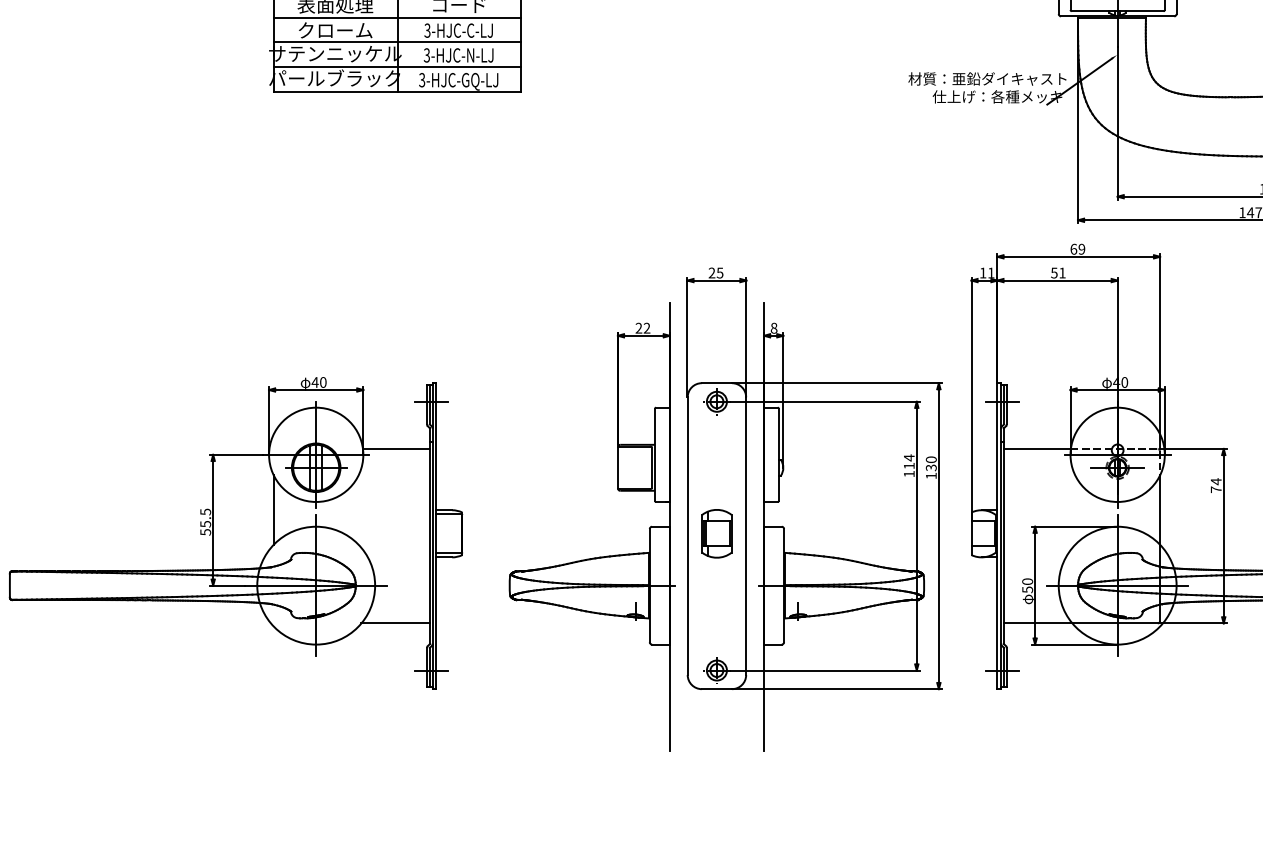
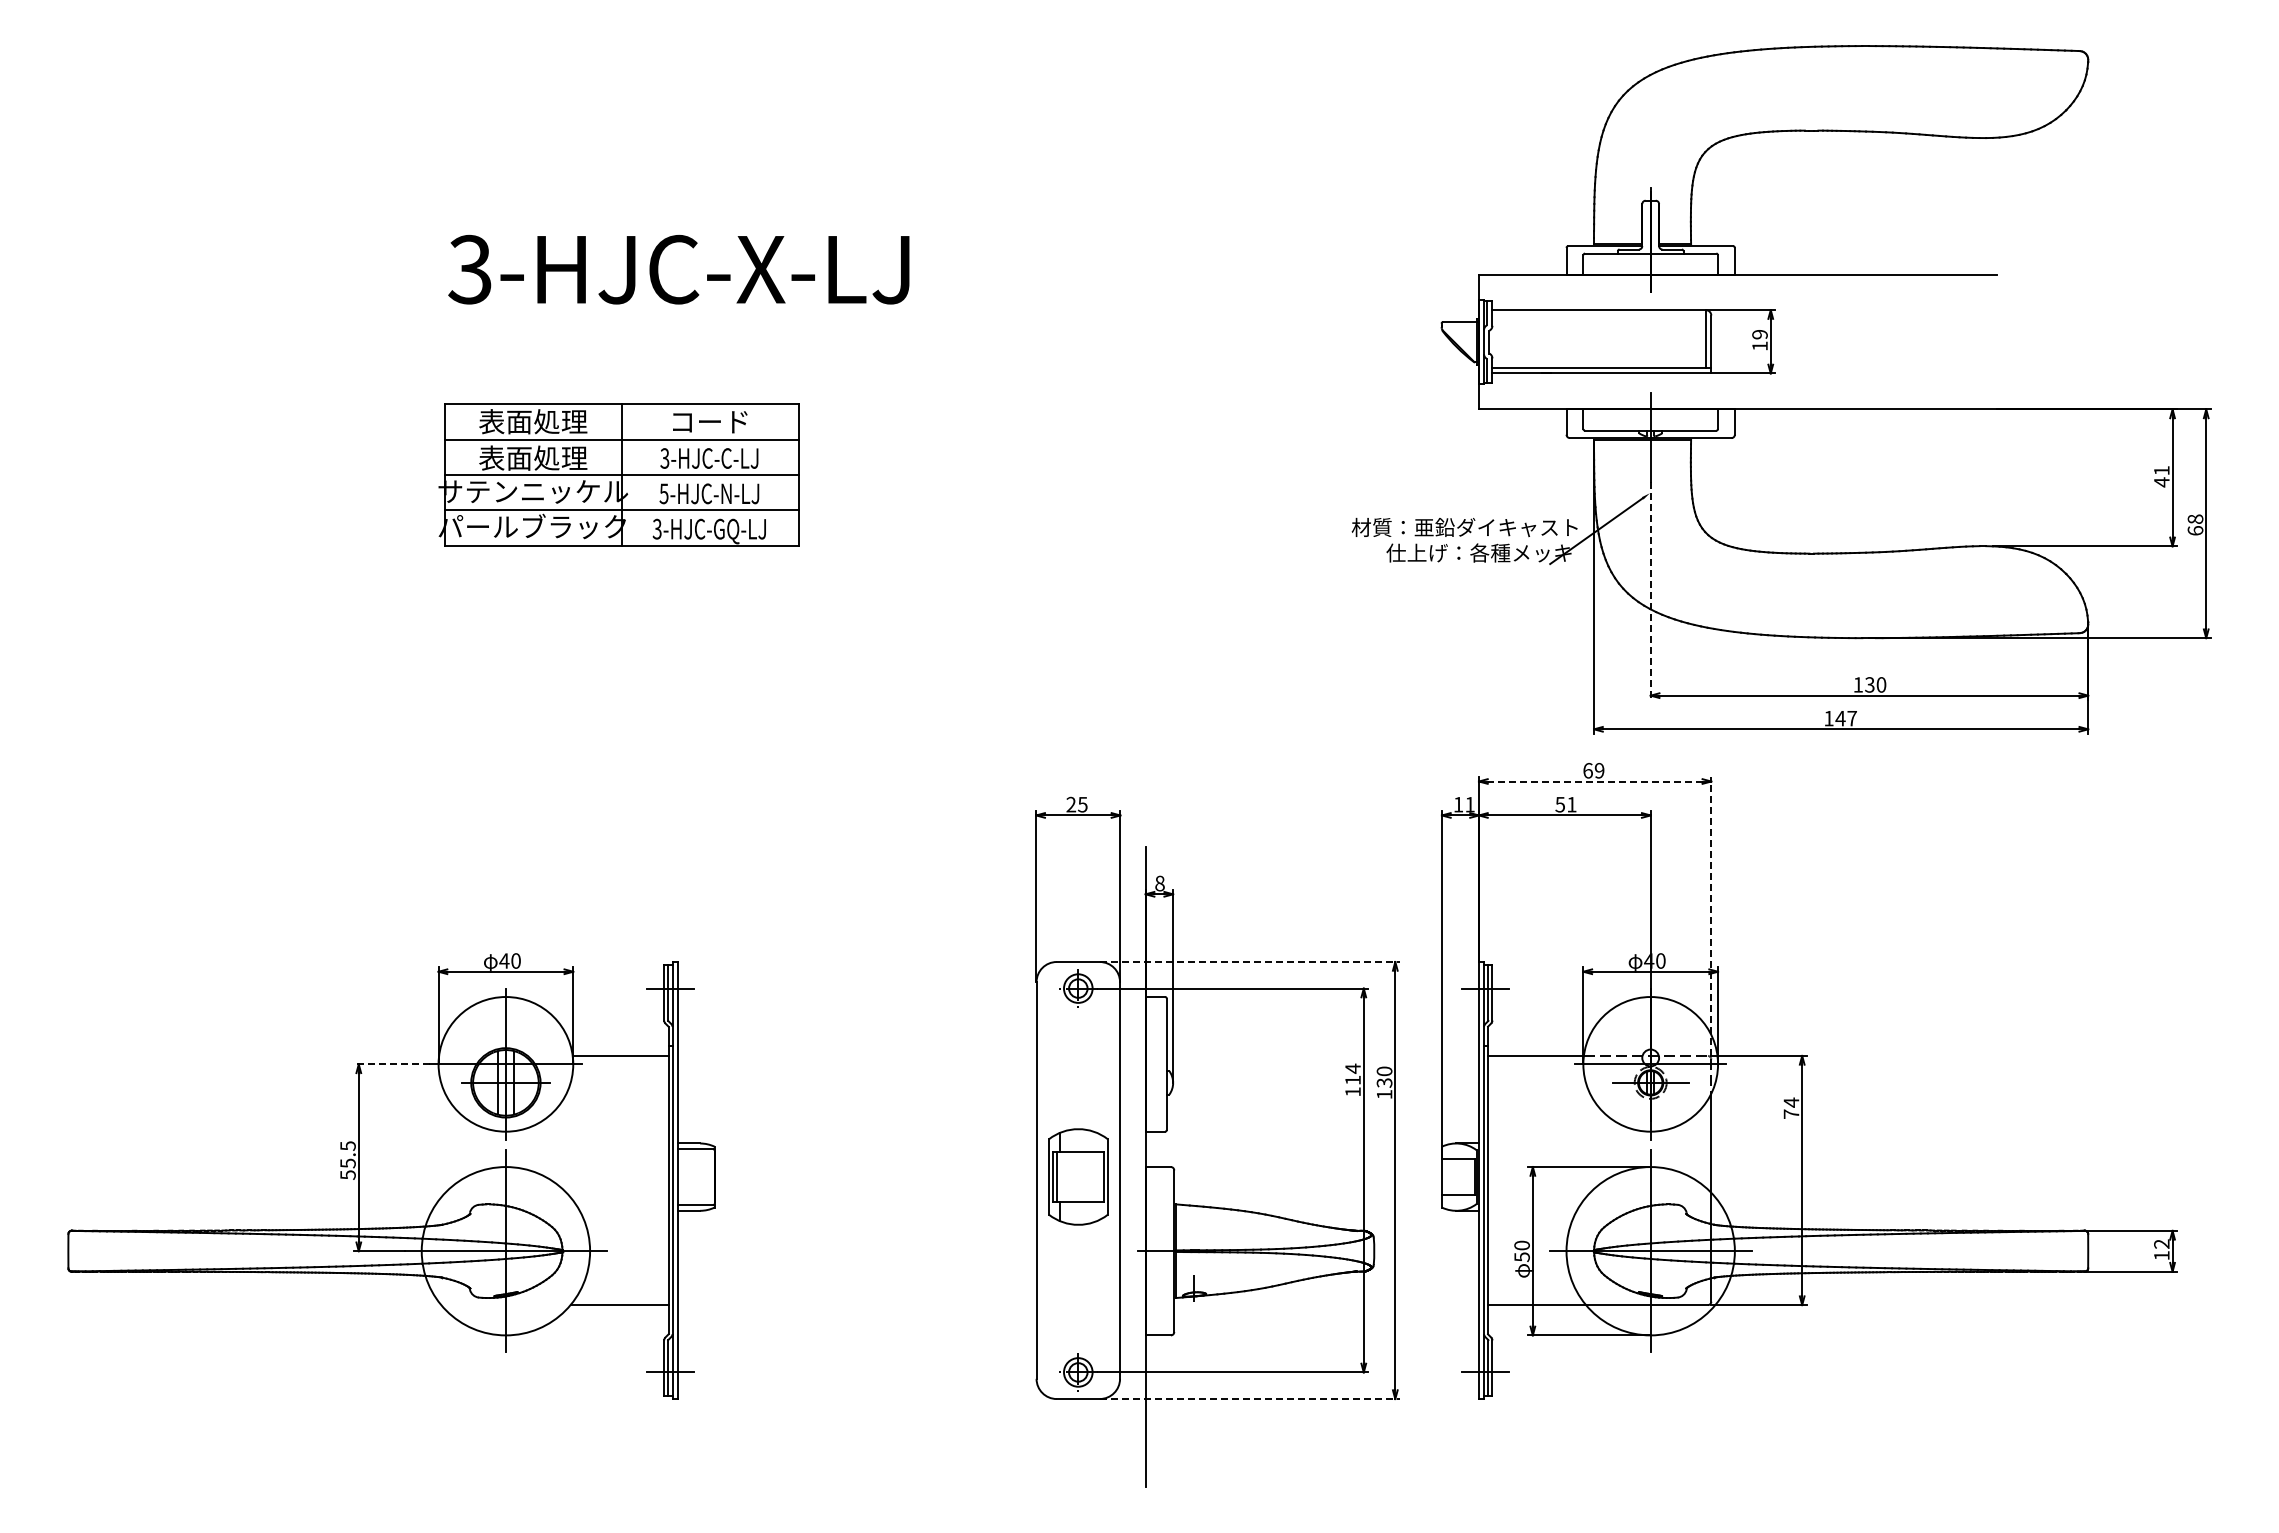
text: (335, 29) -> (533, 457), クローム -> 表面処理
text: (427, 55) -> (664, 493), 3-HJC-N-LJ -> 5-HJC-N-LJ
line: (1117, 123) -> (1650, 591), solid -> dashed
line: (1078, 256) -> (1594, 781), solid -> dashed
line: (1160, 351) -> (1711, 916), solid -> dashed
line: (836, 383) -> (1249, 962), solid -> dashed
line: (236, 454) -> (392, 1064), solid -> dashed
line: (273, 509) -> (445, 1142), removed
part: (716, 534) -> (1077, 1177), size x1.4
part: (597, 557) -> (907, 1210), removed
line: (837, 689) -> (1250, 1399), solid -> dashed

